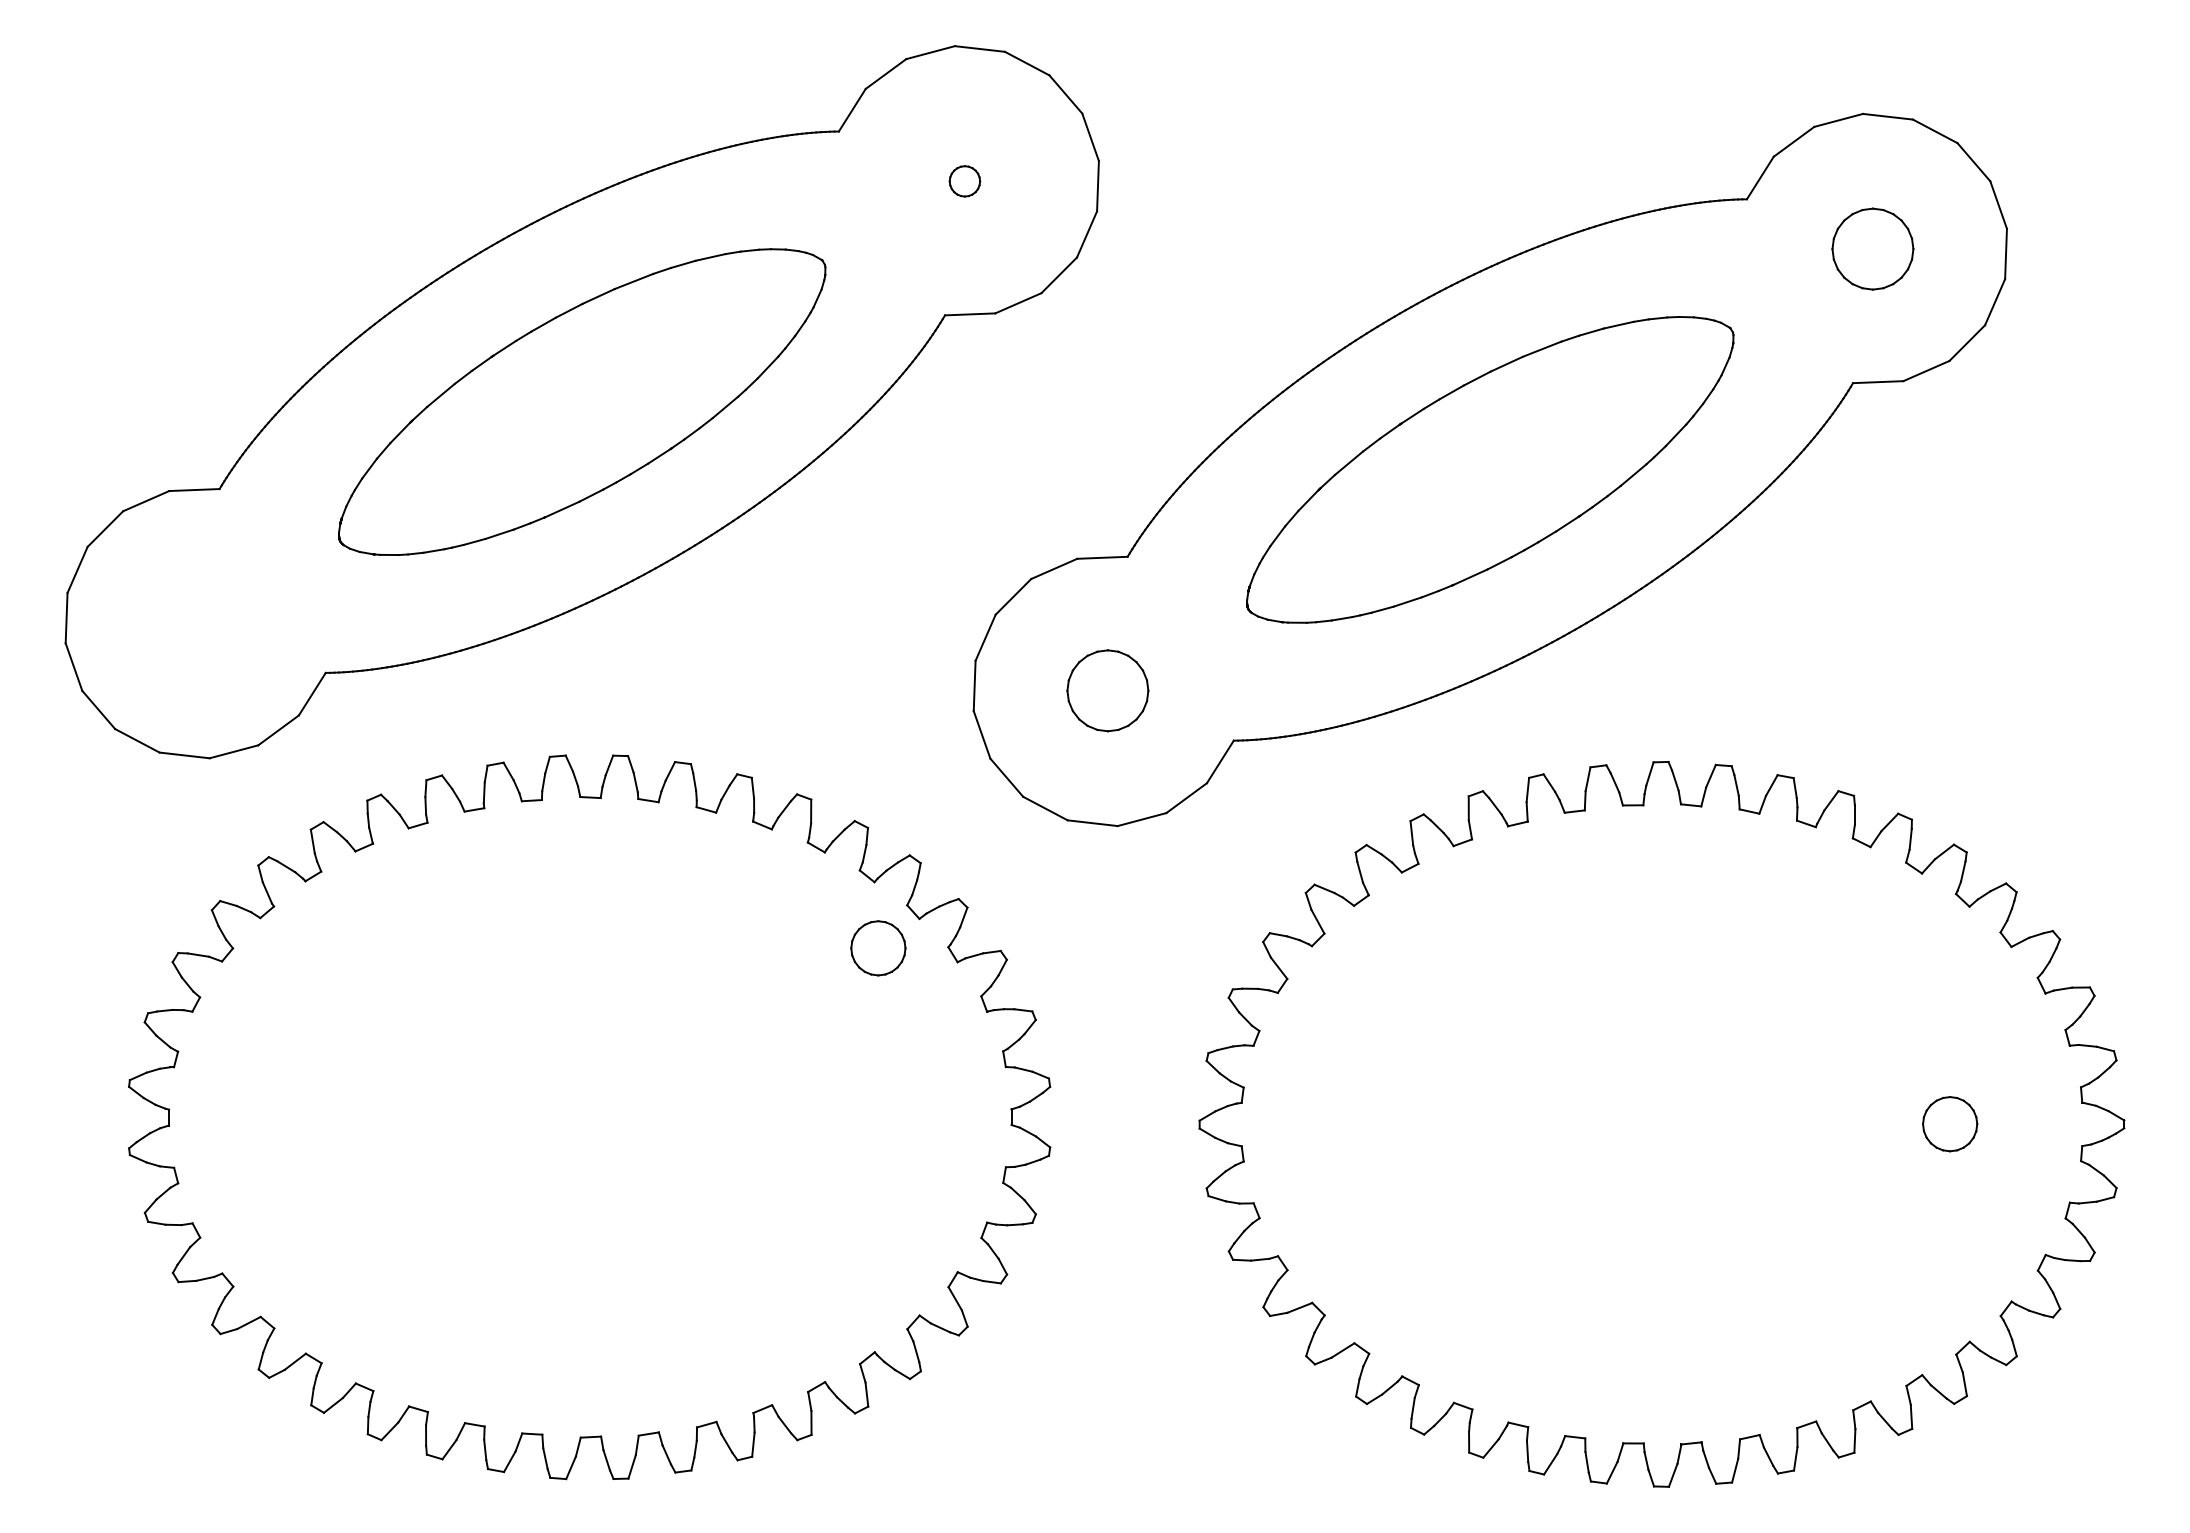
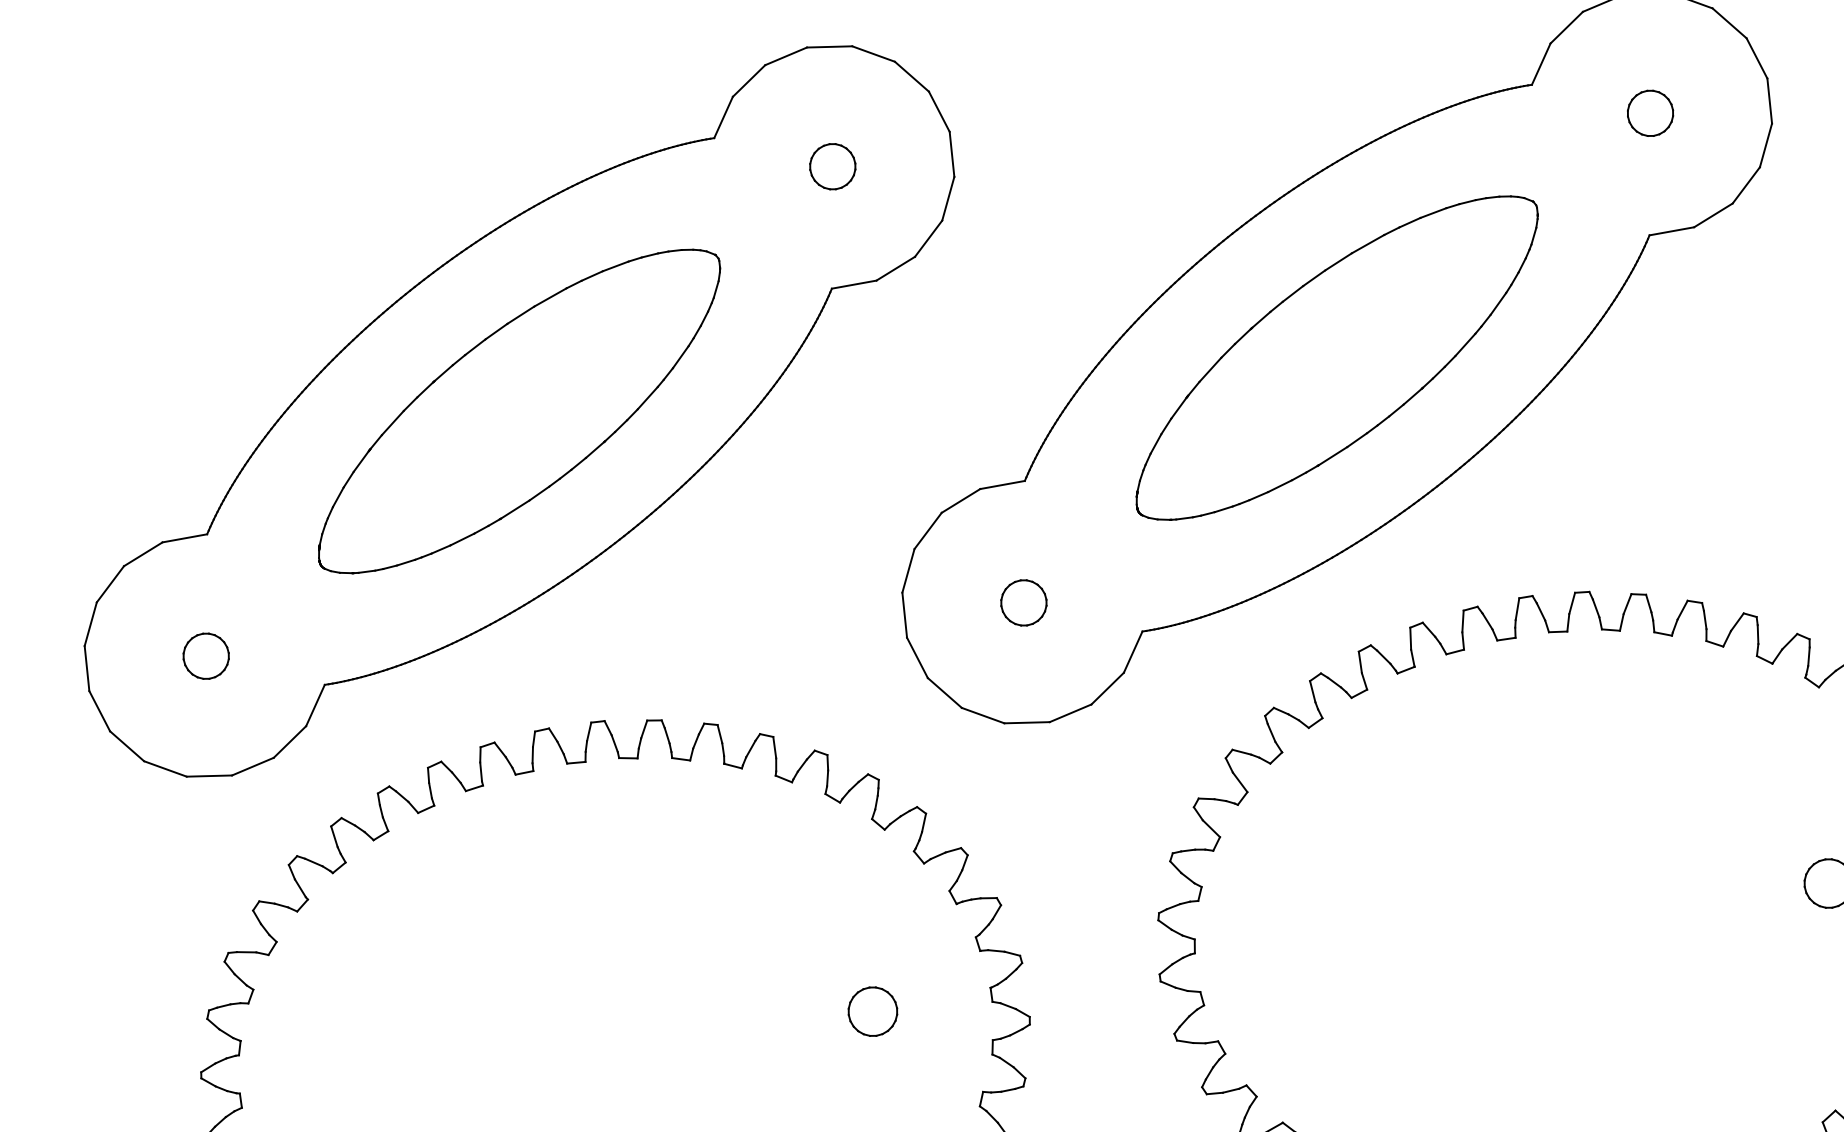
part: (964, 181) -> (832, 166), size x1.67
part: (1872, 248) -> (1650, 112), size x0.62
part: (199, 622) -> (205, 655), added
part: (1107, 690) -> (1023, 602), size x0.62
part: (878, 948) -> (873, 1011), moved

